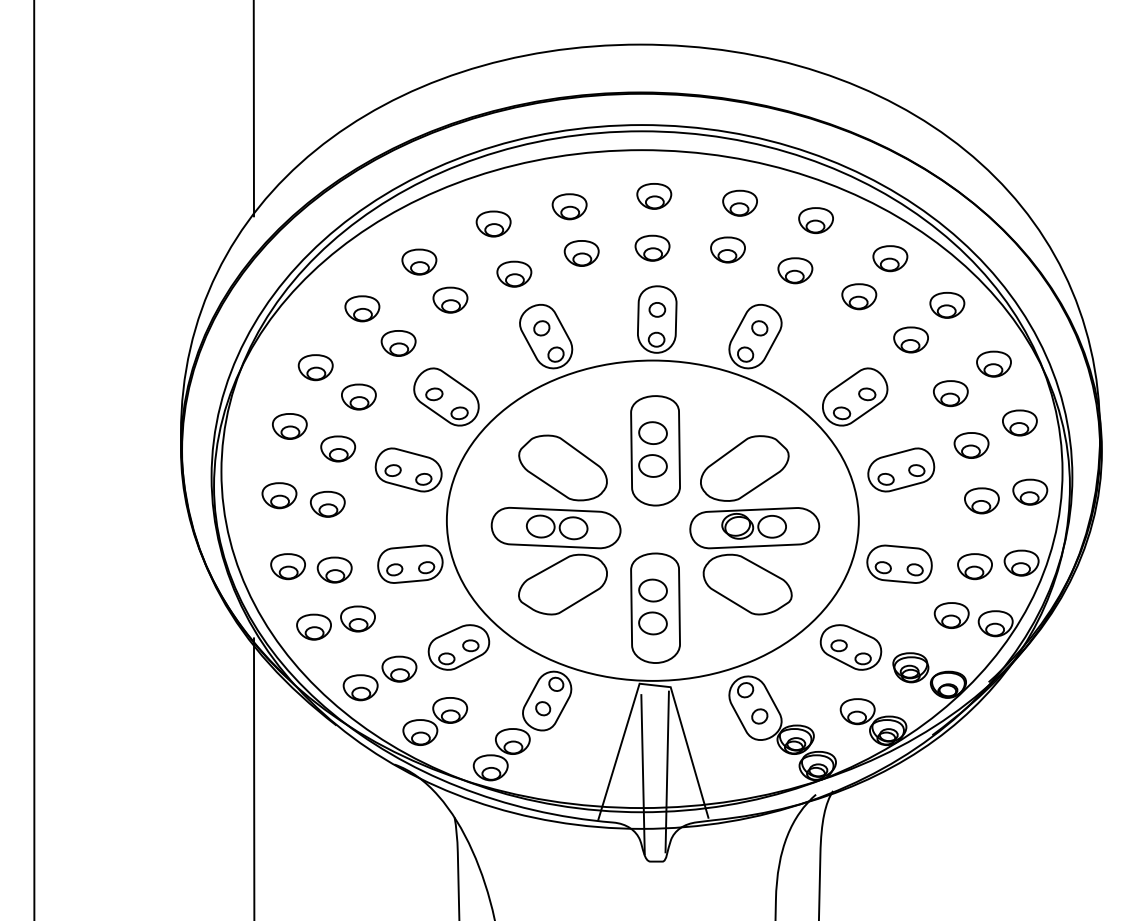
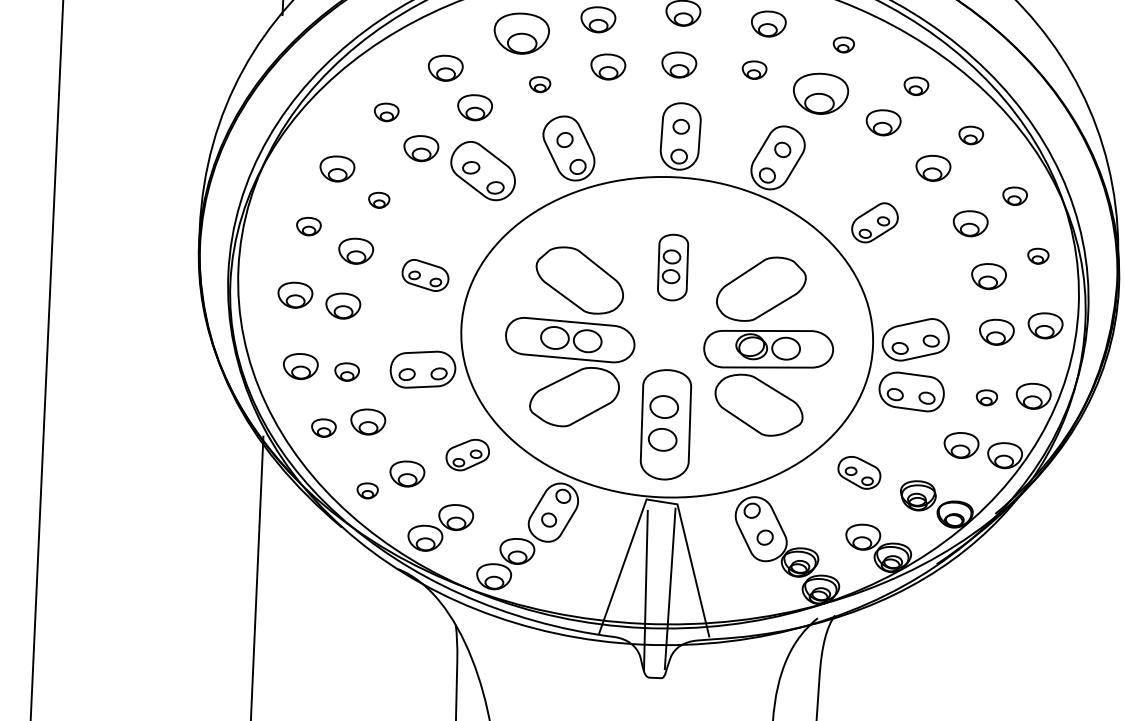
part: (815, 220) -> (843, 44), size x0.6
part: (493, 223) -> (521, 33), size x1.6
part: (727, 249) -> (754, 69), size x0.7
part: (890, 258) -> (916, 86), size x0.7
part: (795, 270) -> (821, 93), size x1.6
part: (514, 273) -> (540, 84), size x0.6
part: (947, 305) -> (971, 135), size x0.7
part: (362, 308) -> (386, 112), size x0.7
part: (993, 363) -> (1014, 195), size x0.7
part: (358, 396) -> (378, 199), size x0.6
part: (446, 396) -> (483, 170), moved
part: (855, 396) -> (875, 222), size x0.7
part: (1019, 422) -> (1037, 255), size x0.6
part: (289, 426) -> (308, 226), size x0.7
part: (655, 450) -> (673, 267), size x0.6
part: (408, 469) -> (425, 274), size x0.7
part: (901, 469) -> (916, 339), moved
part: (974, 566) -> (986, 397), size x0.6
part: (334, 569) -> (346, 371), size x0.7
part: (313, 626) -> (323, 427), size x0.7
part: (458, 647) -> (467, 455), size x0.7
part: (850, 647) -> (858, 472), size x0.7
part: (360, 687) -> (367, 490), size x0.6

